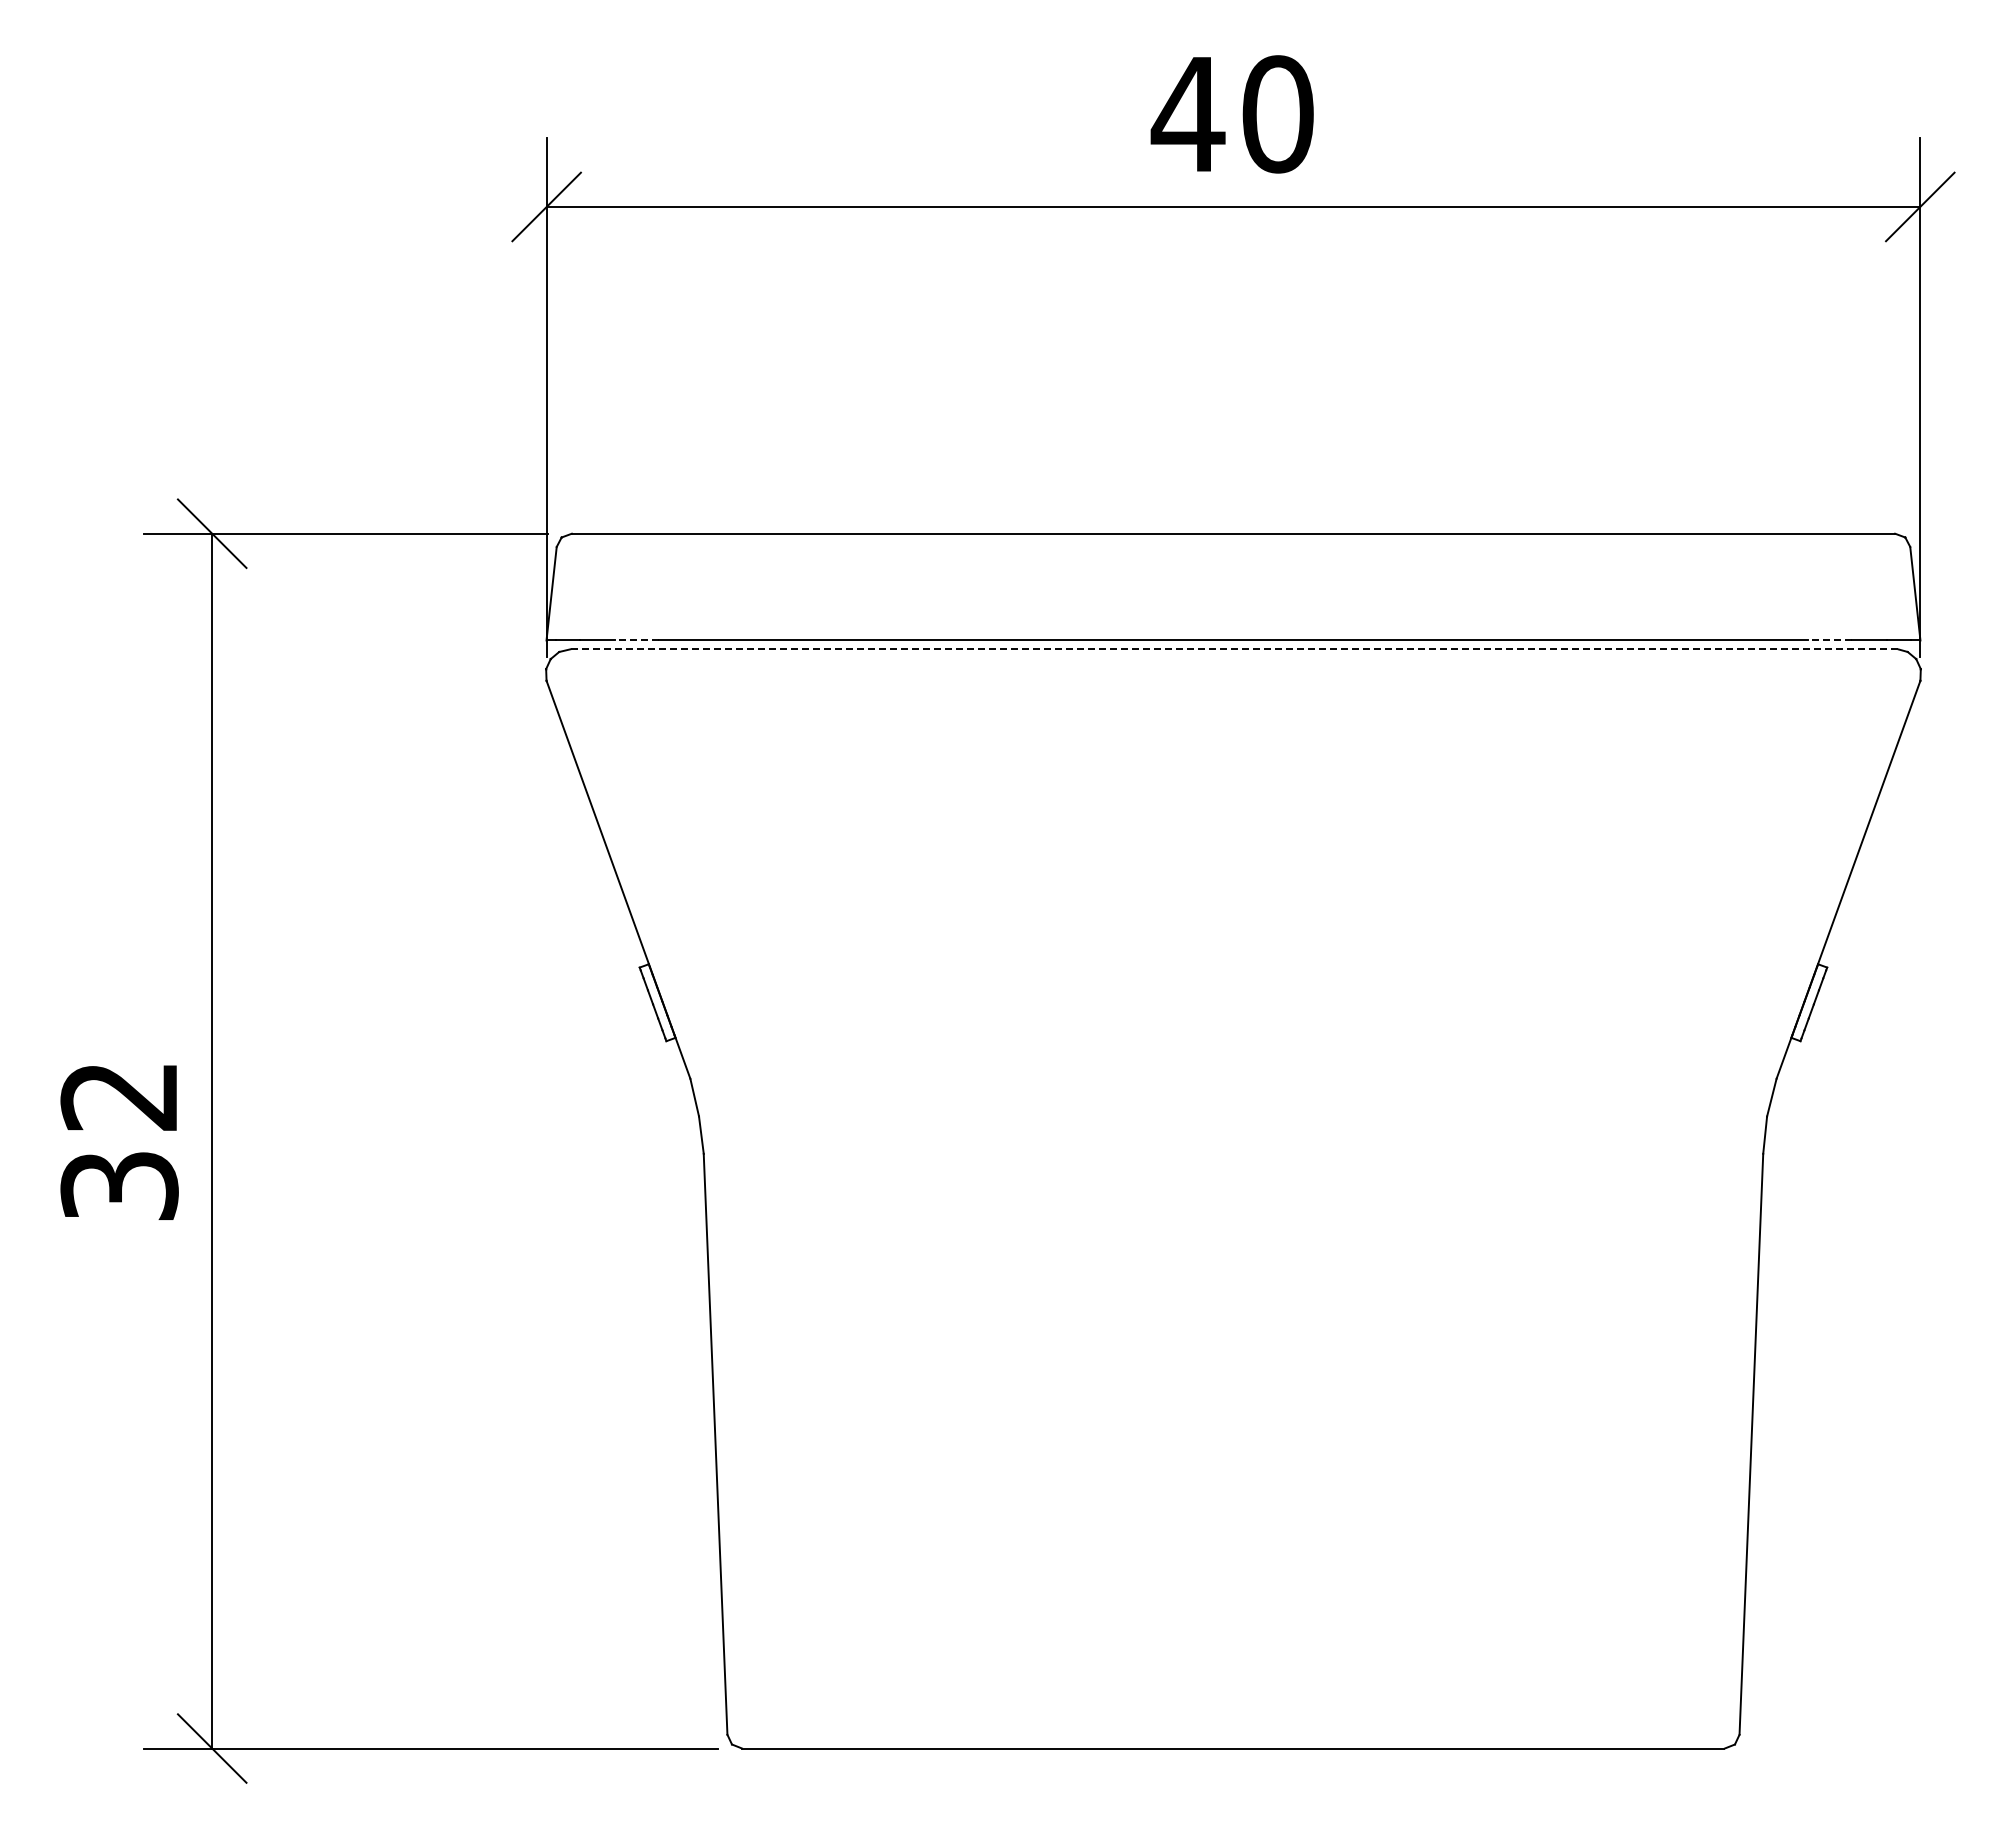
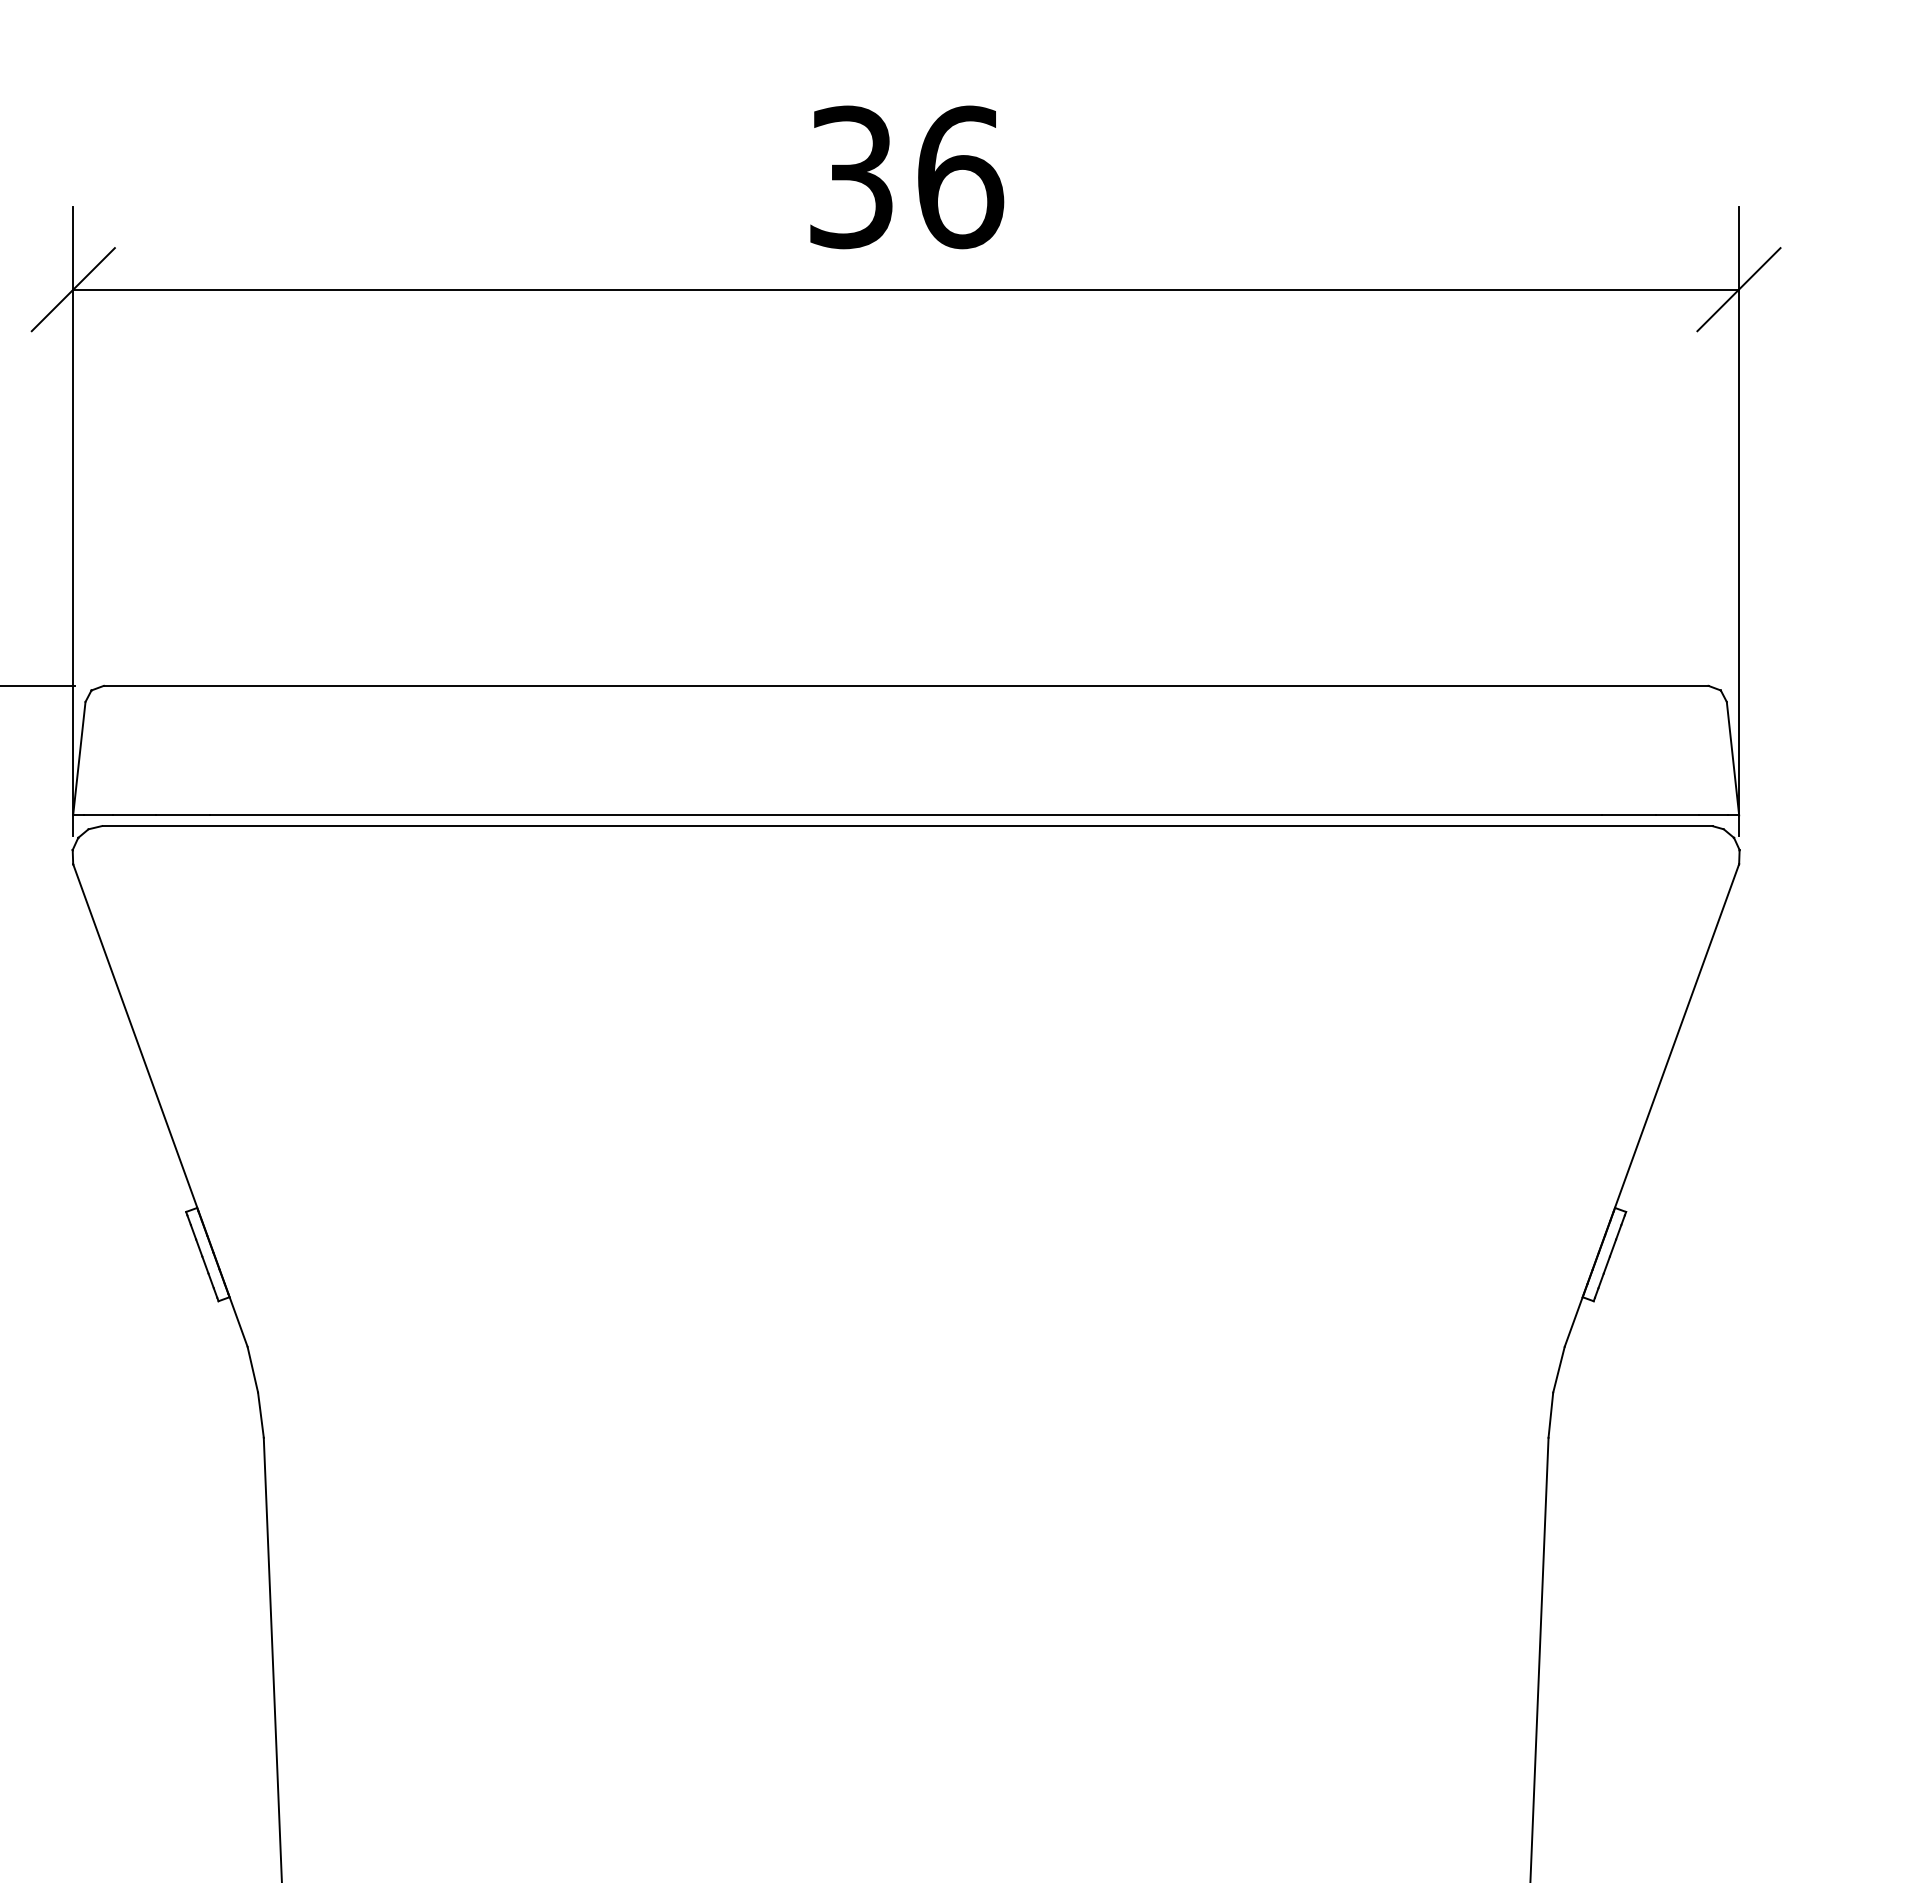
text: (1232, 114) -> (904, 177), 40 -> 36
line: (636, 640) -> (182, 815), dashed -> solid
line: (1829, 640) -> (1628, 815), dashed -> solid
line: (1234, 649) -> (907, 826), dashed -> solid

